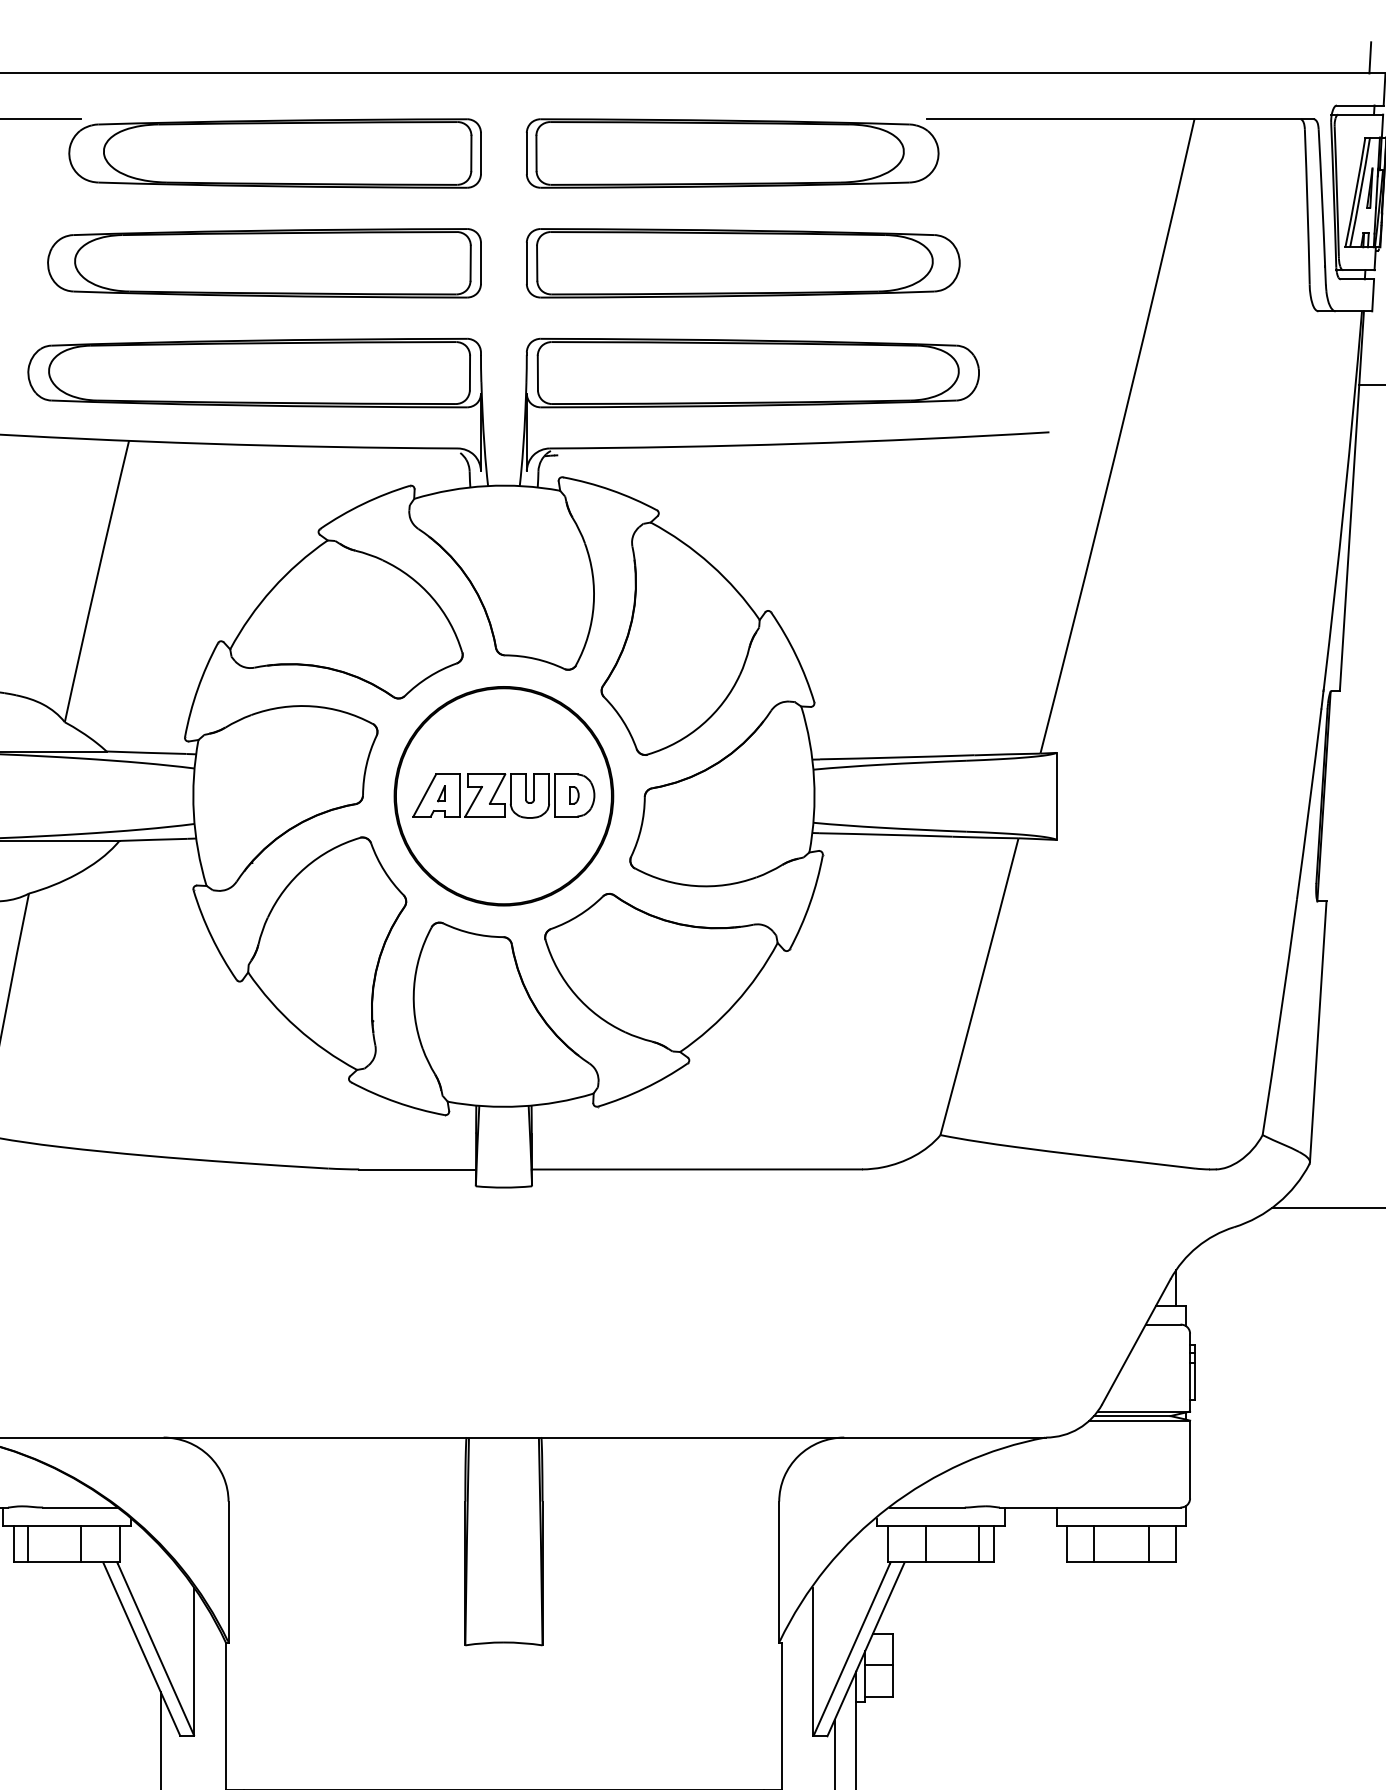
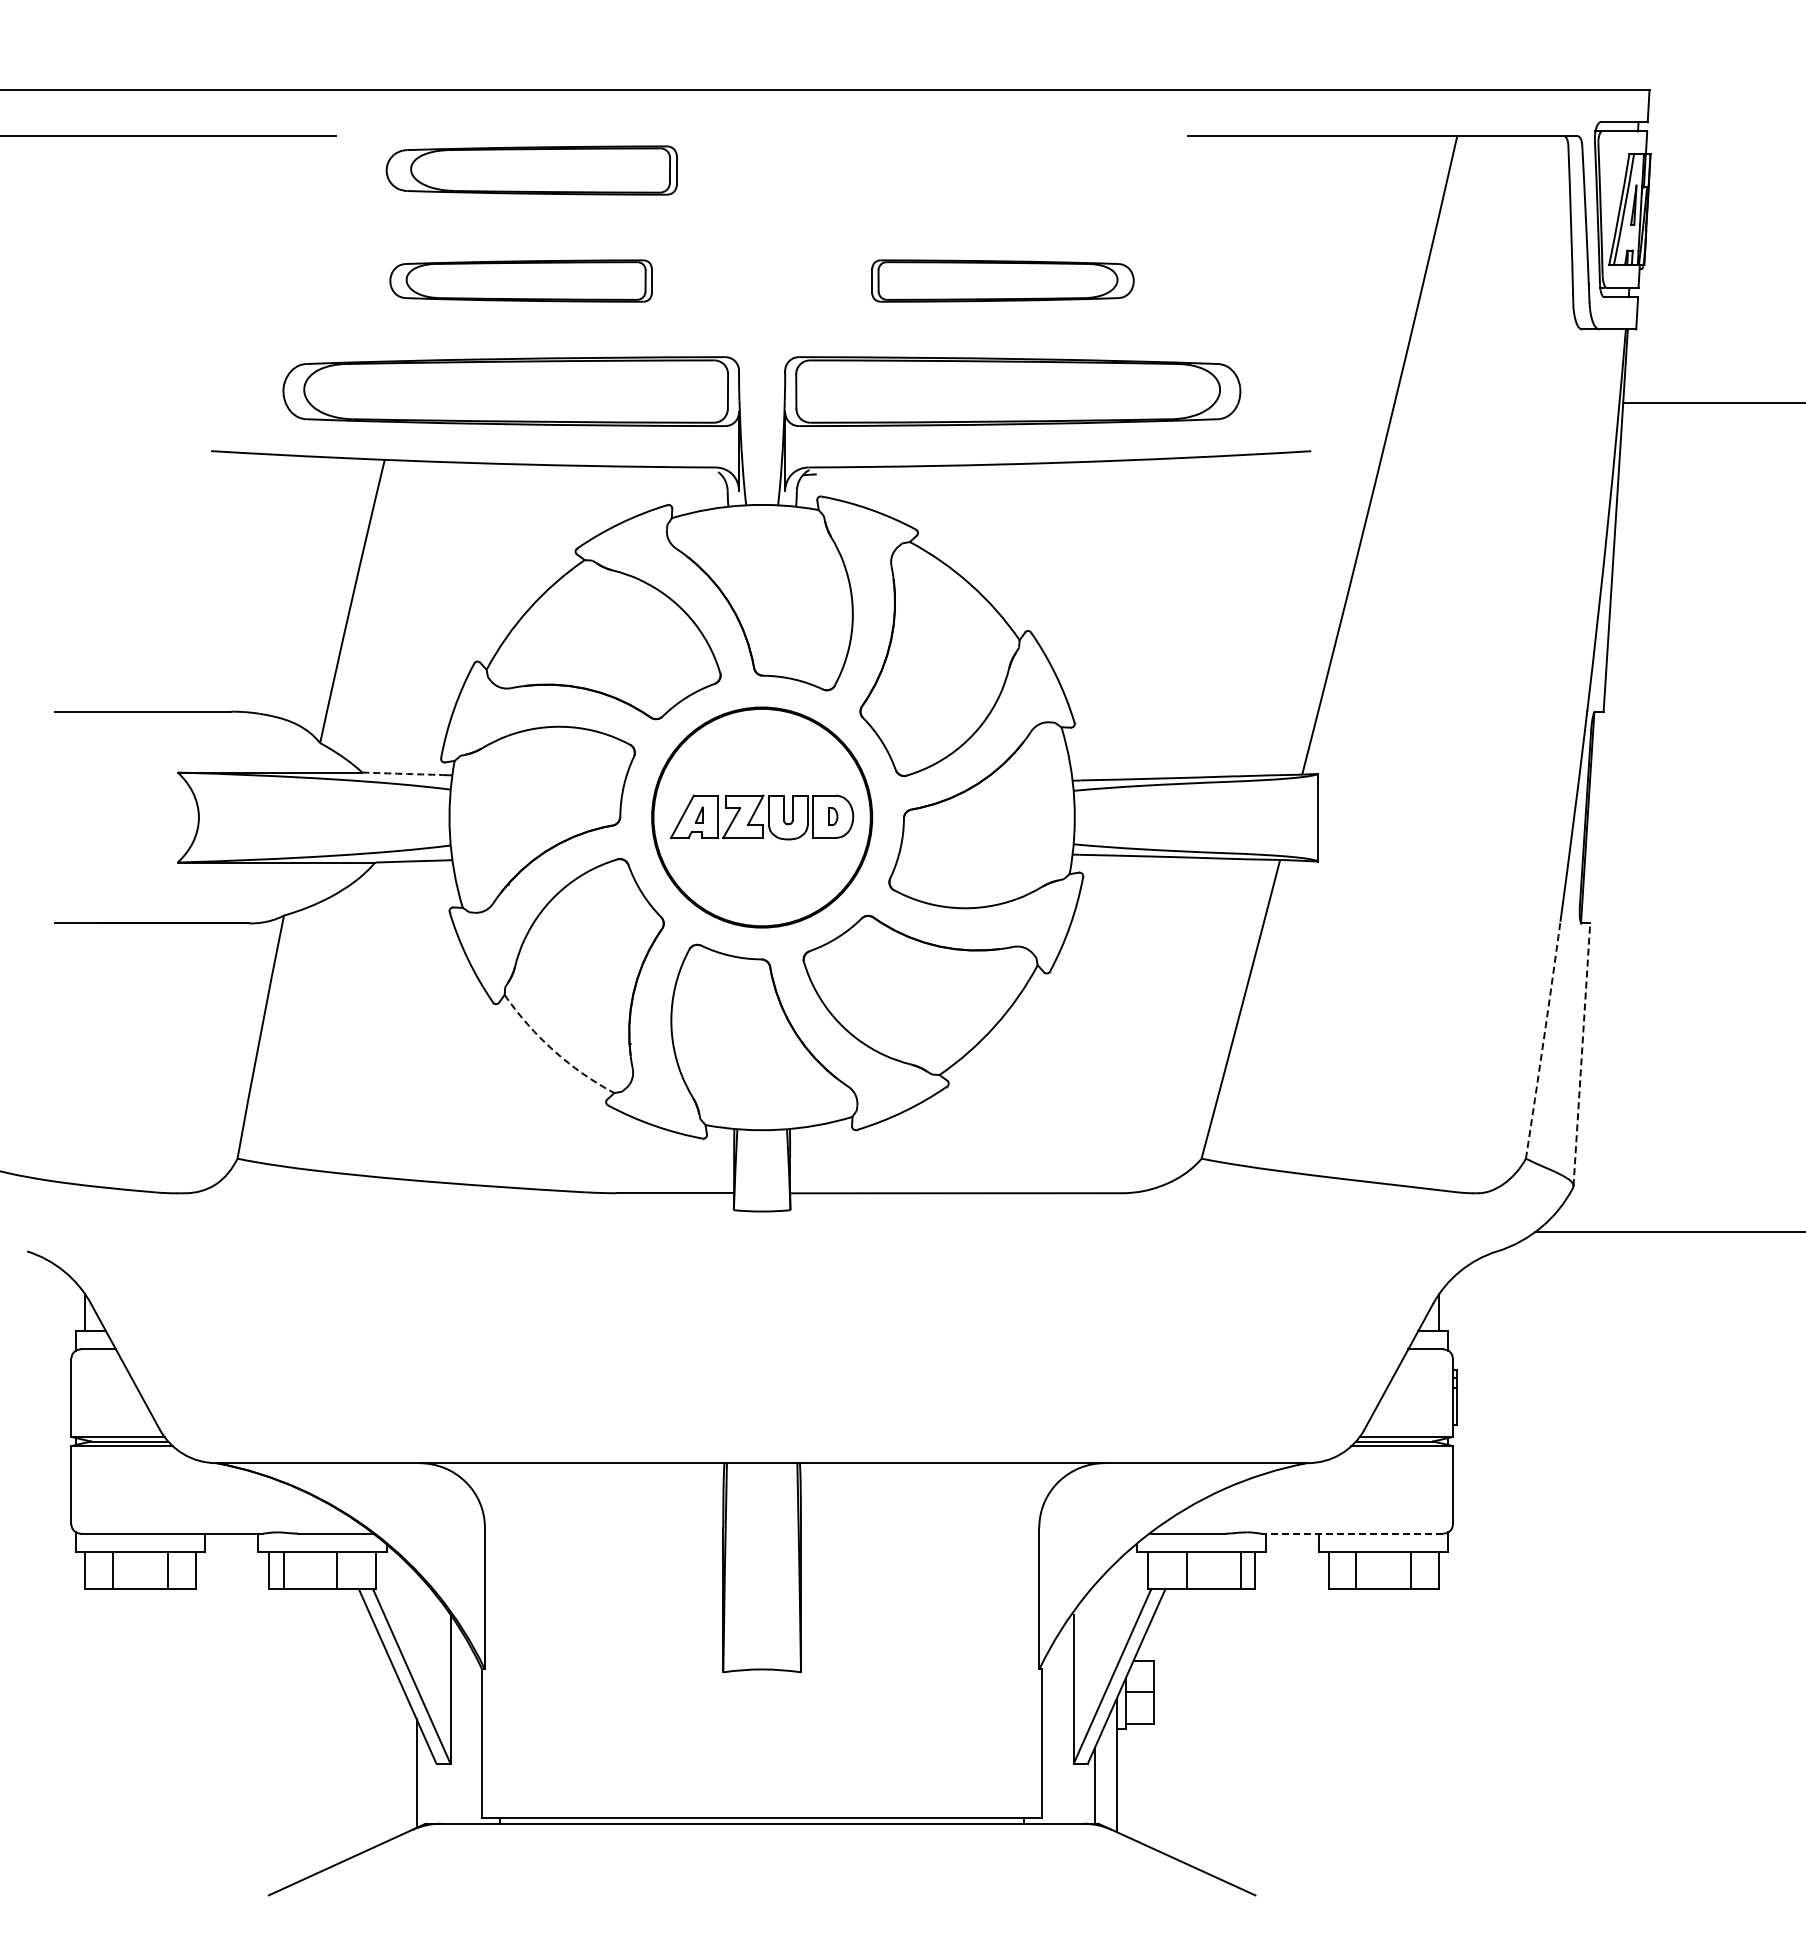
line: (1370, 58) -> (1634, 74), removed
part: (274, 153) -> (531, 170), size x0.7
part: (732, 153) -> (992, 170), removed
part: (263, 262) -> (520, 280), size x0.6
part: (742, 262) -> (1002, 280), size x0.6
arc: (146, 752) -> (402, 773), solid -> dashed
arc: (1280, 1017) -> (1543, 1040), solid -> dashed
arc: (296, 1027) -> (553, 1050), solid -> dashed
line: (1317, 1031) -> (1581, 1054), solid -> dashed
line: (1090, 1507) -> (1352, 1533), solid -> dashed

